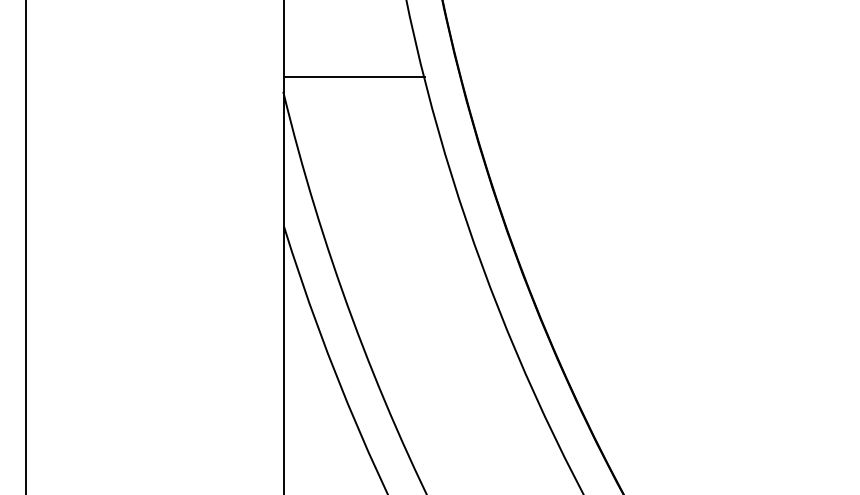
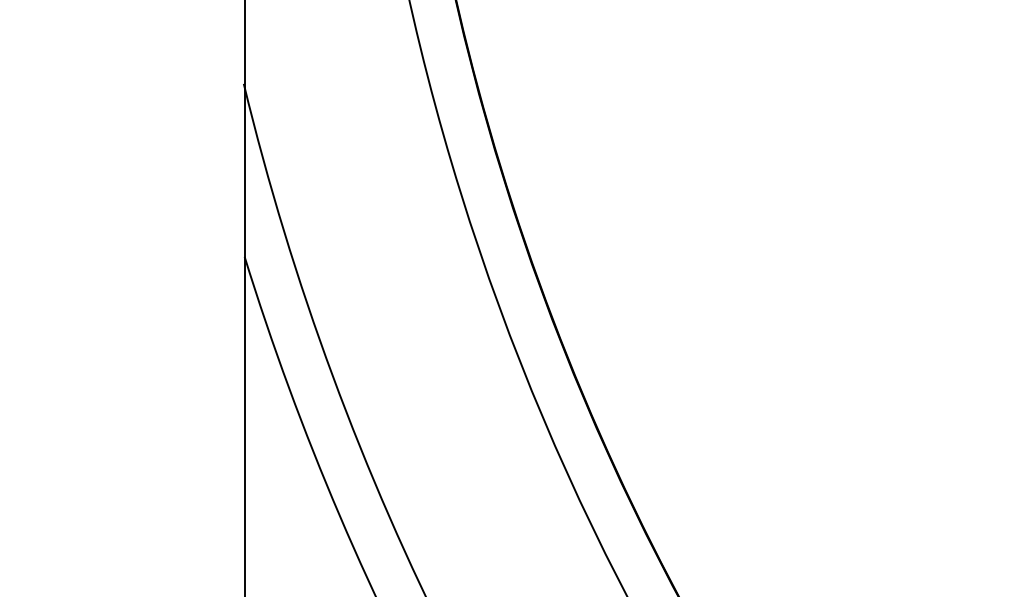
line: (354, 77) -> (335, 65), removed

